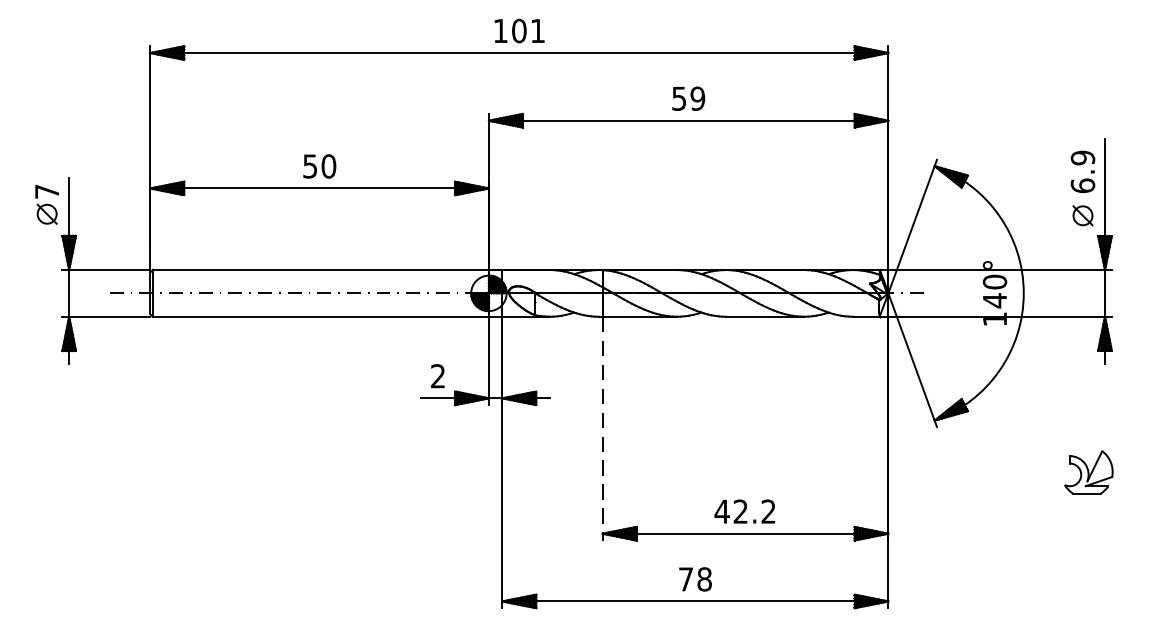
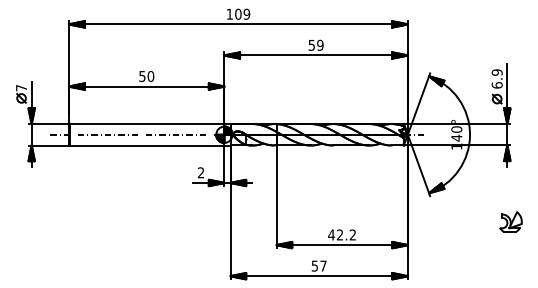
text: (537, 29) -> (246, 13), 101 -> 109
line: (602, 430) -> (276, 197), dashed -> solid
part: (1087, 471) -> (510, 221), moved
text: (693, 578) -> (318, 265), 78 -> 57

